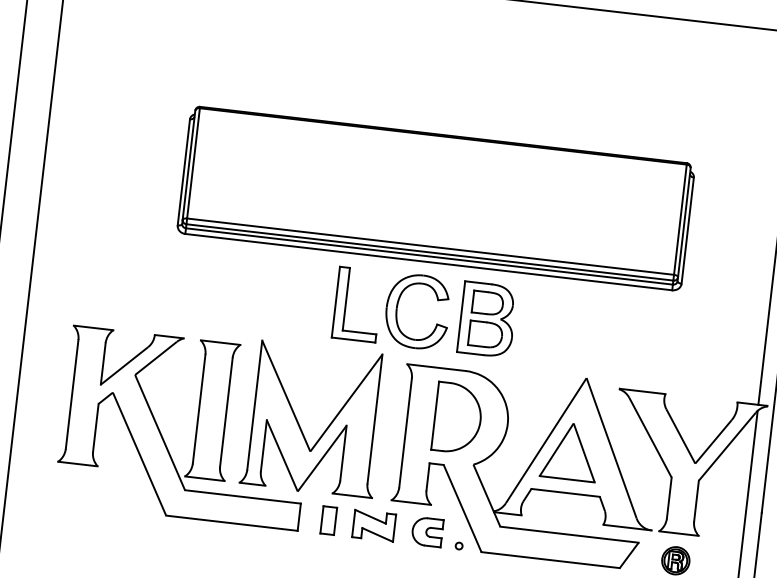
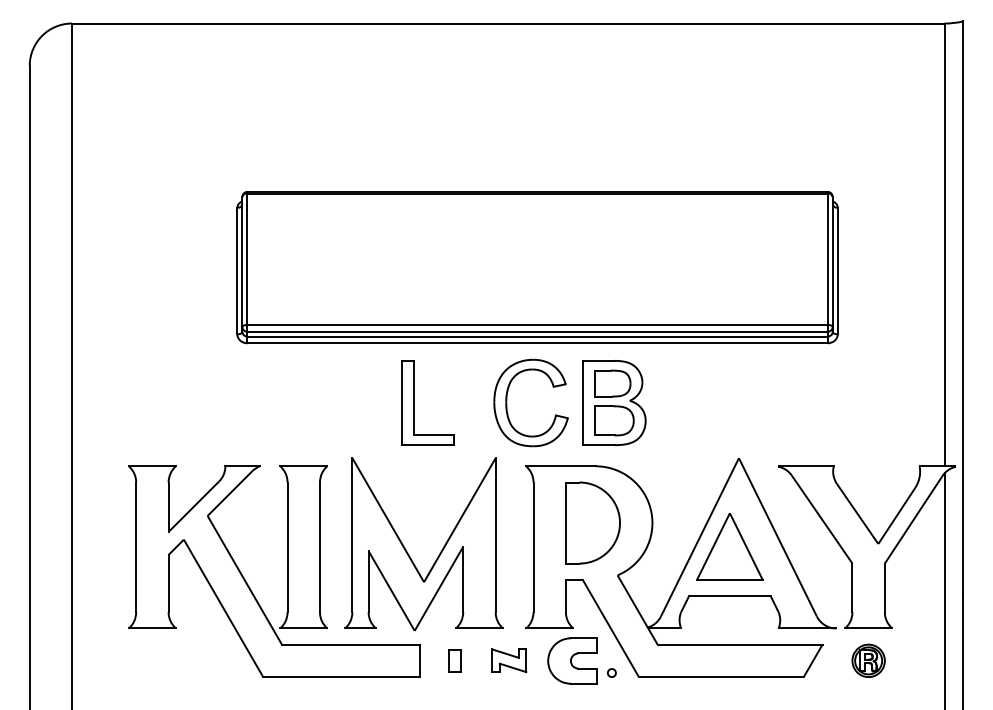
part: (346, 302) -> (414, 402), moved
part: (328, 520) -> (454, 660), size x0.7
part: (374, 525) -> (509, 660), size x0.7
part: (427, 531) -> (572, 660), size x1.4

